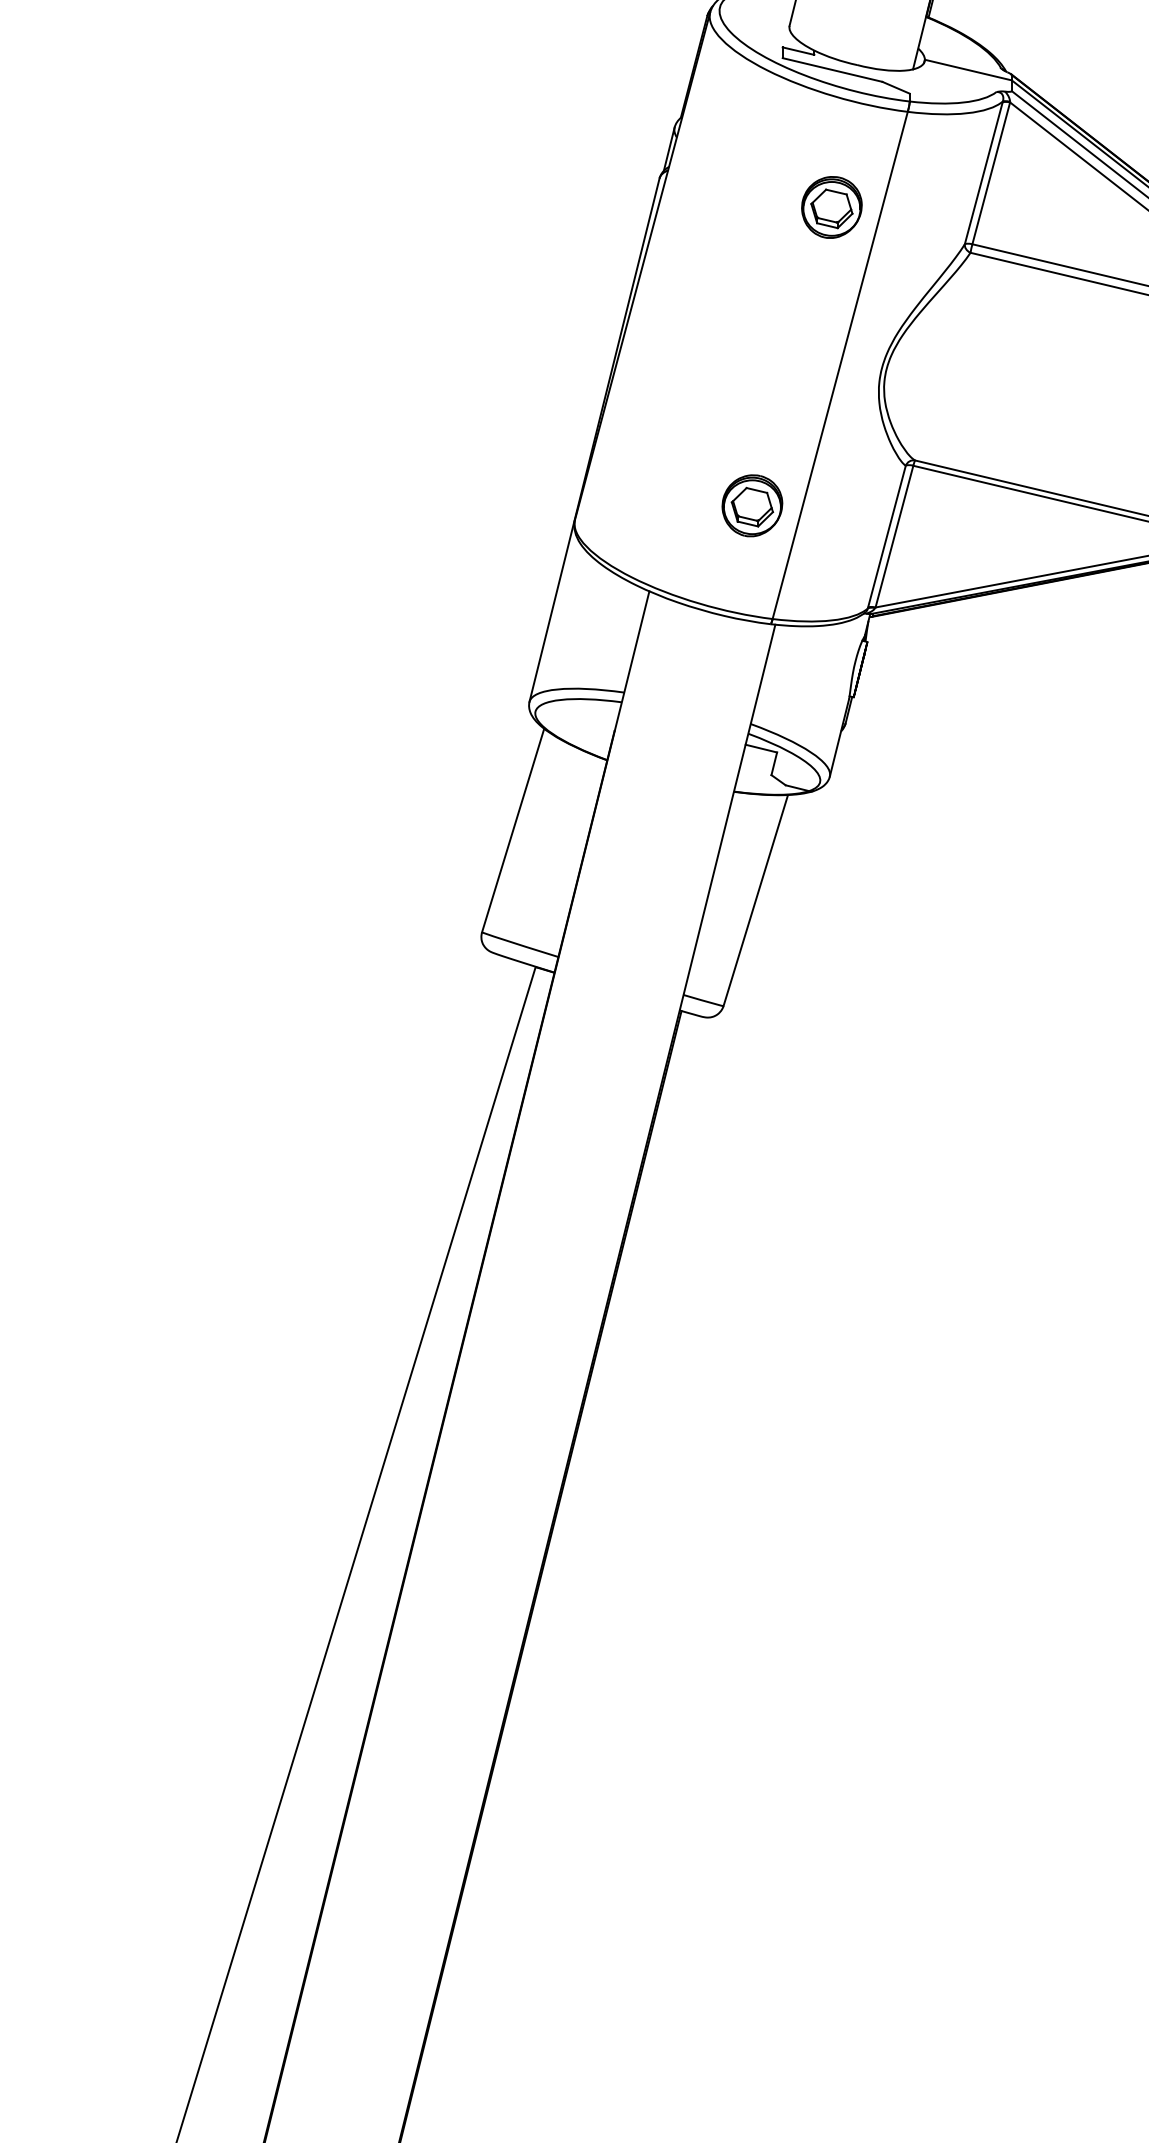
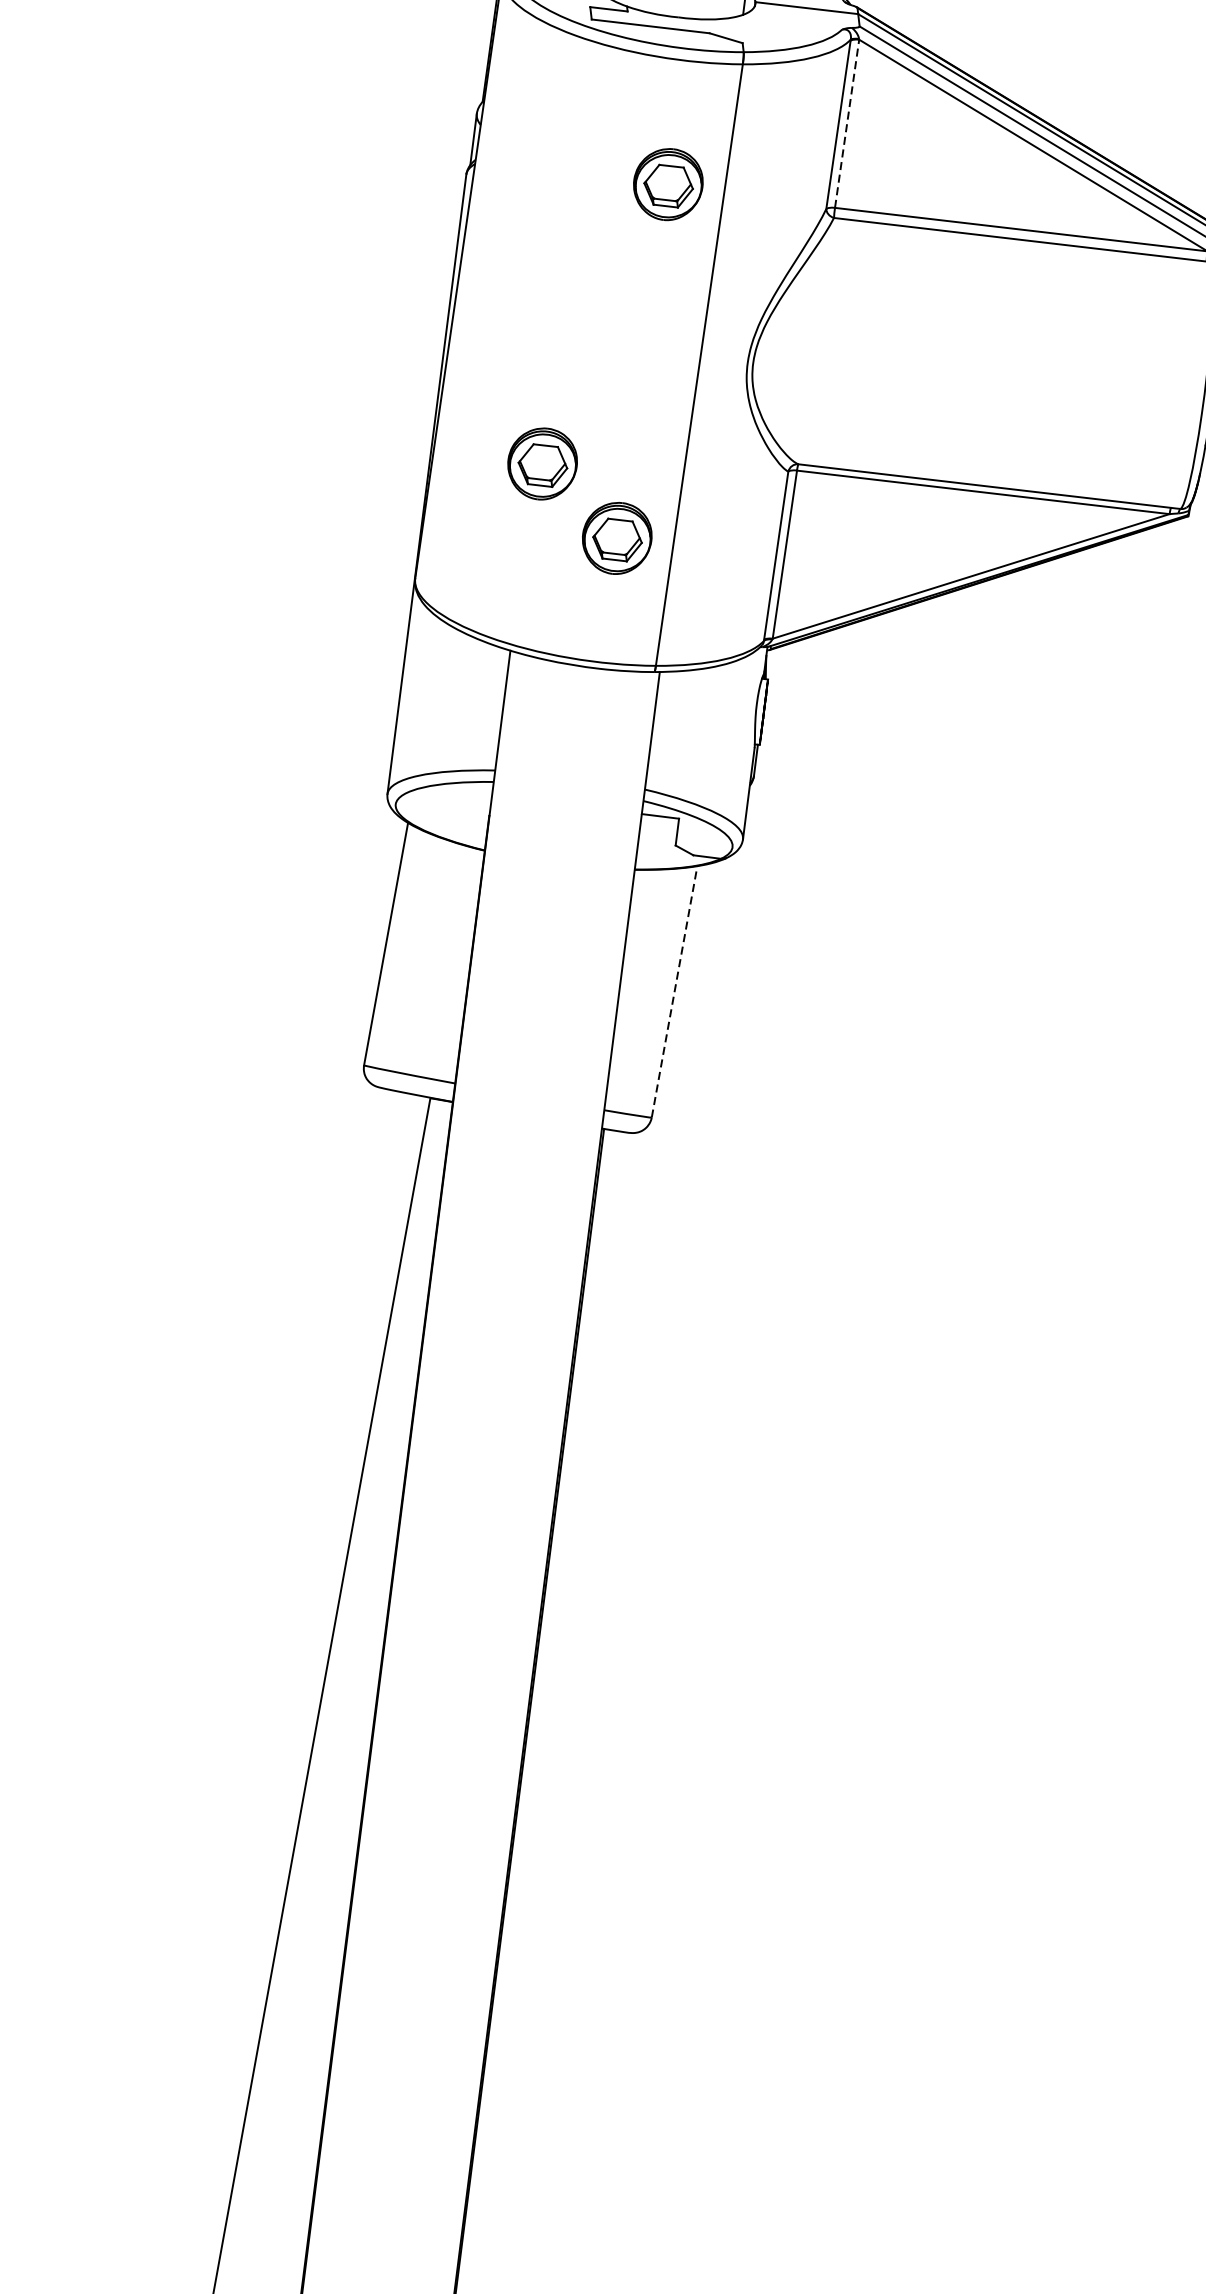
line: (991, 172) -> (847, 122), solid -> dashed
part: (695, 434) -> (542, 464), added
line: (755, 900) -> (674, 991), solid -> dashed

